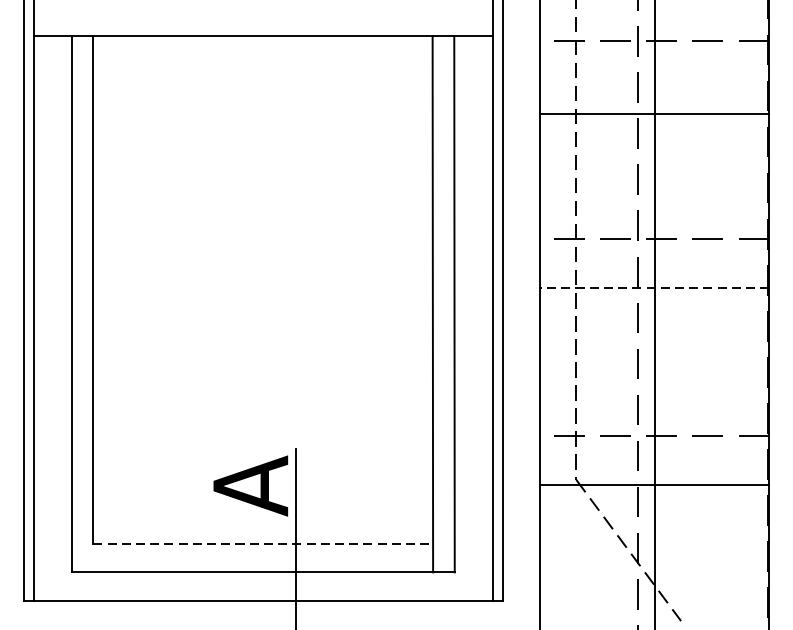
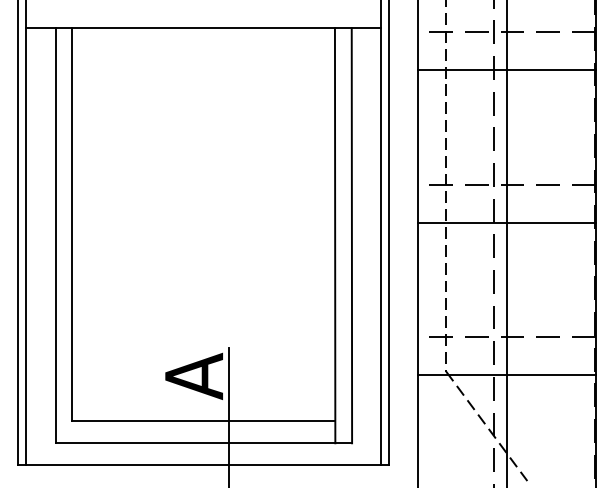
line: (654, 114) -> (506, 69), moved
line: (654, 288) -> (506, 223), dashed -> solid
line: (264, 544) -> (204, 421), dashed -> solid

